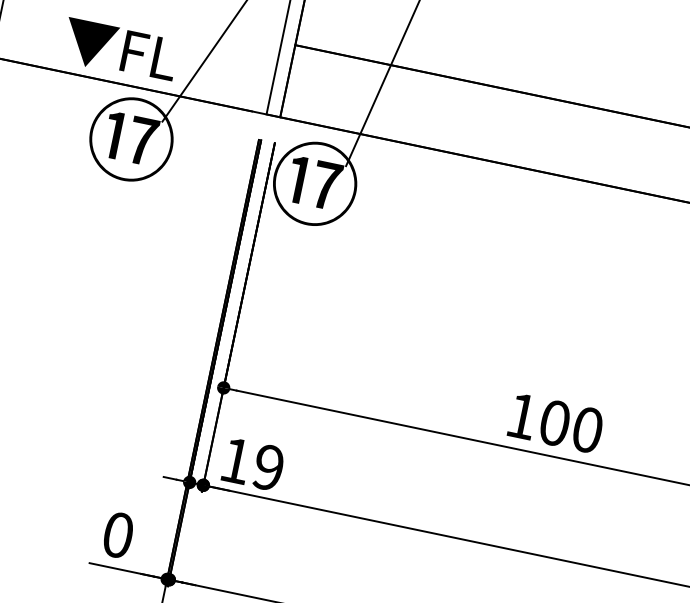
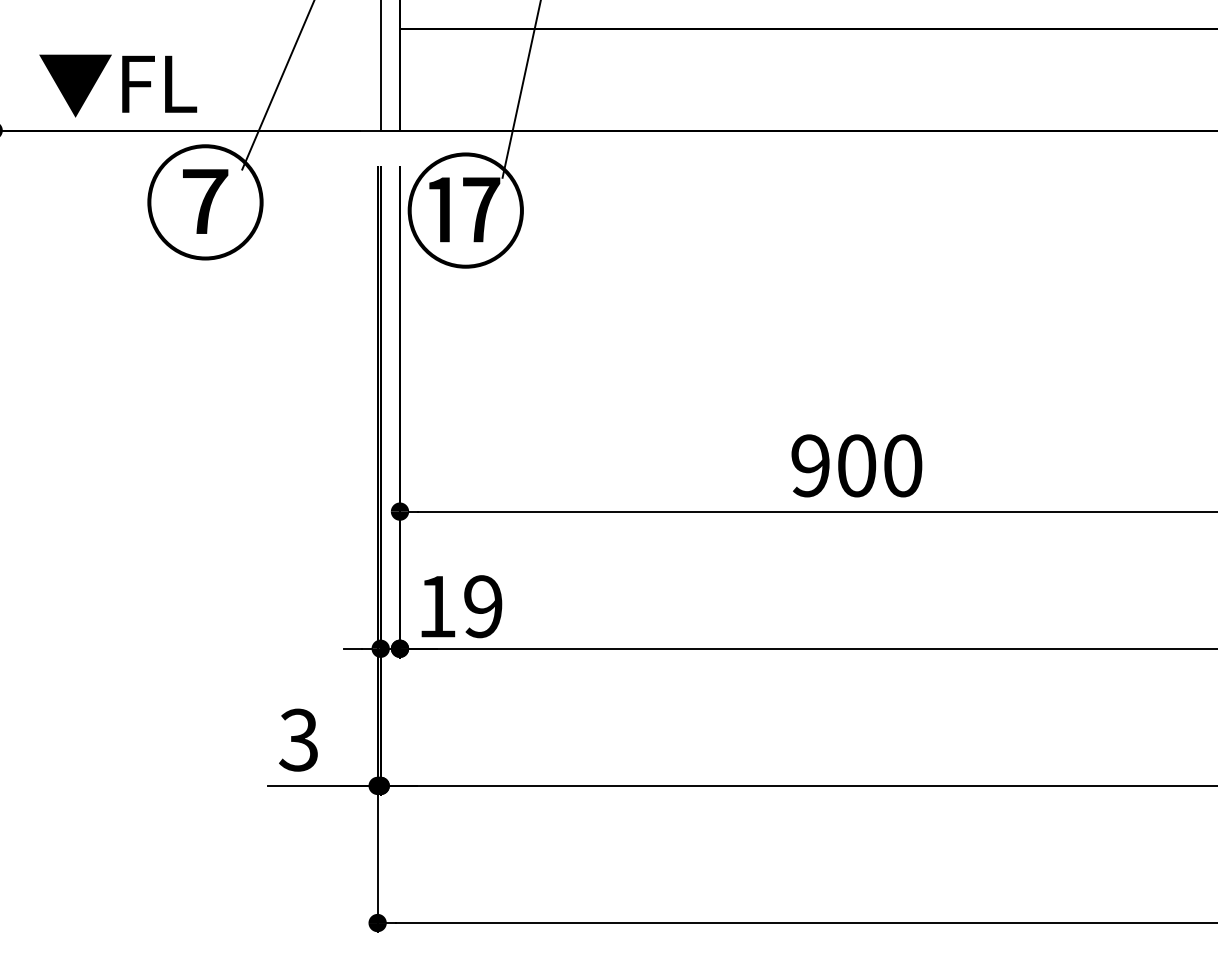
text: (120, 50) -> (118, 85), moved
text: (130, 138) -> (204, 201), ⑰ -> ⑦
text: (522, 416) -> (810, 465), 100 -> 900
text: (117, 534) -> (298, 739), 0 -> 3

